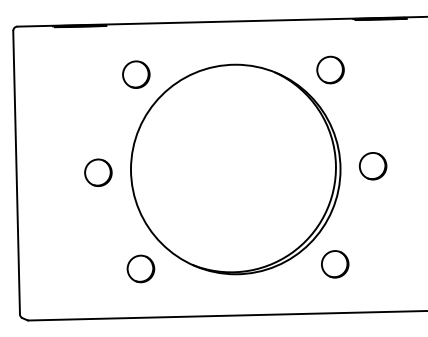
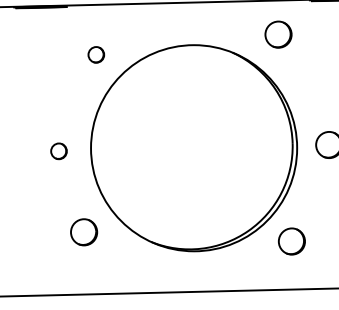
part: (330, 69) -> (278, 34), moved
circle: (136, 74) -> (96, 54), size x0.6
circle: (98, 172) -> (59, 151), size x0.6
part: (140, 268) -> (83, 231), moved

